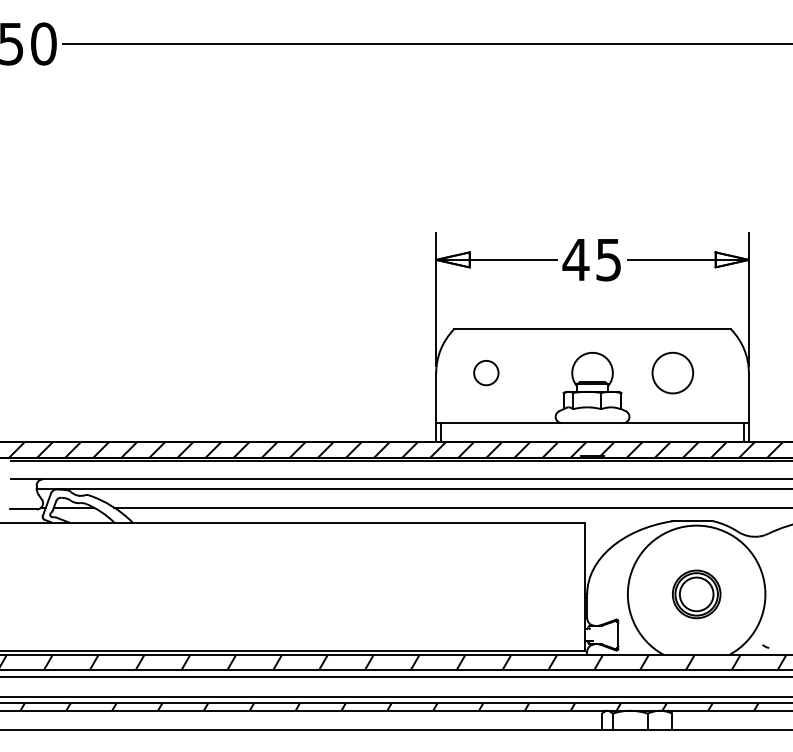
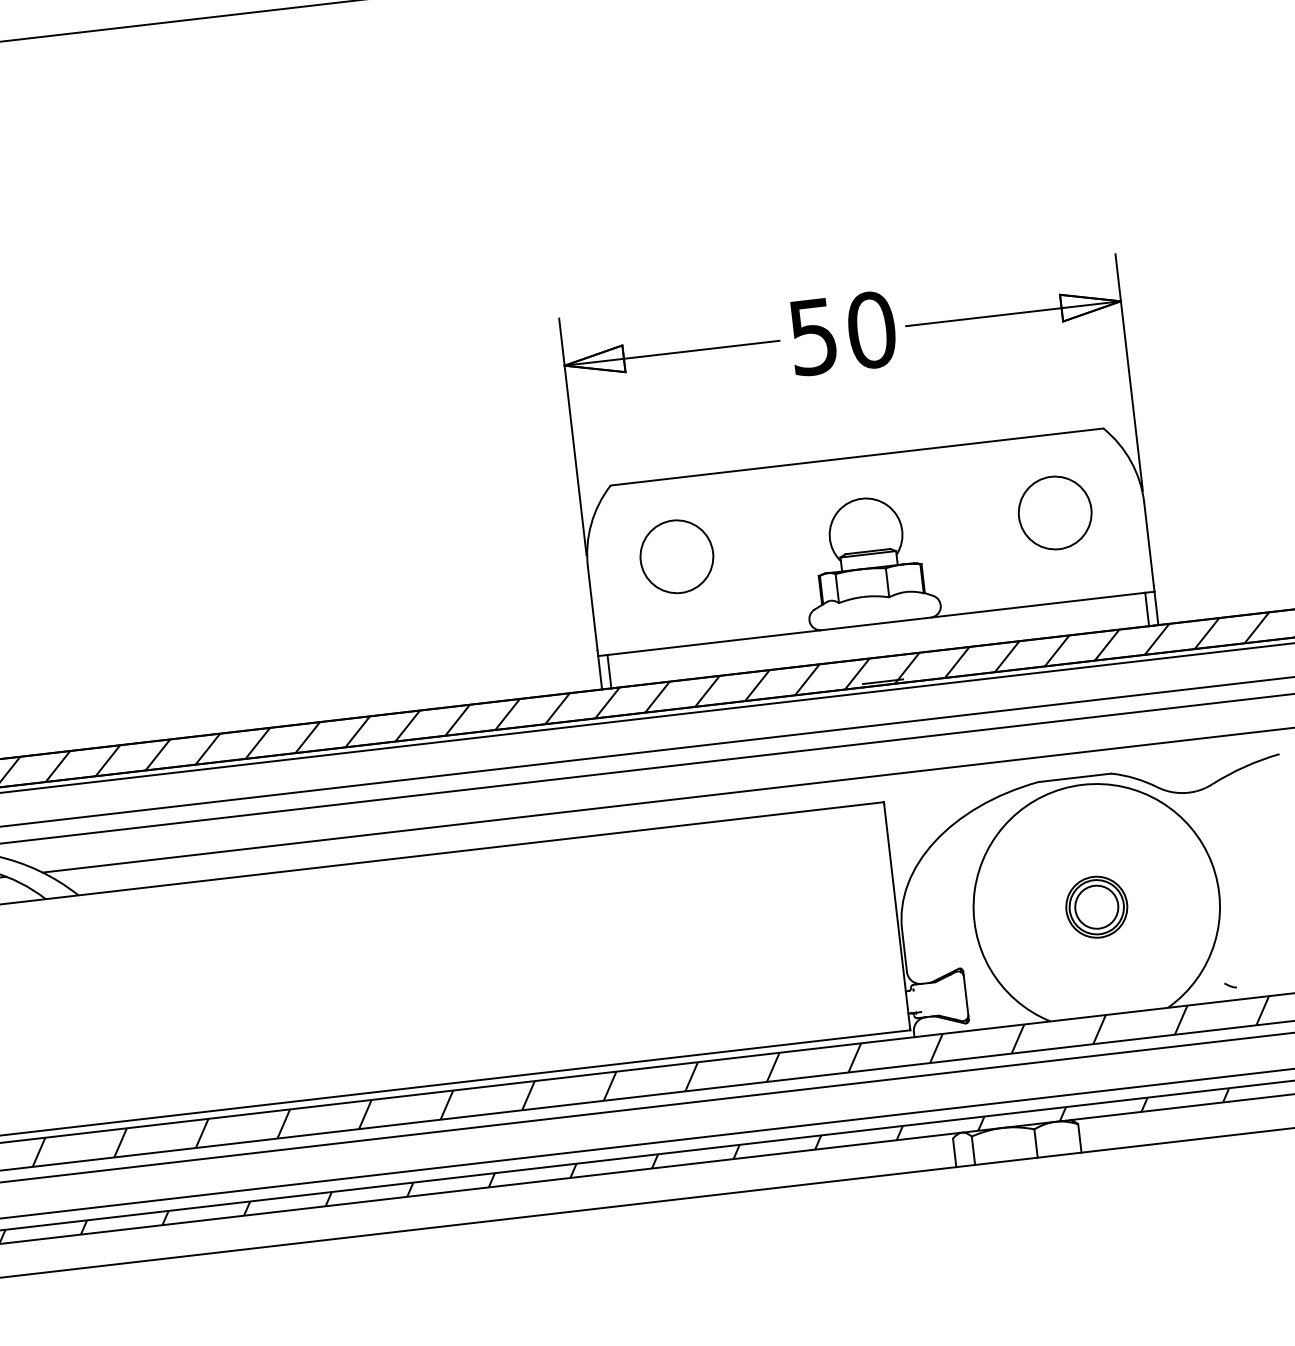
text: (591, 259) -> (840, 332), 45 -> 50
circle: (486, 372) -> (677, 555), size x1.67
circle: (672, 372) -> (1054, 512), moved
part: (696, 594) -> (1096, 907), size x0.71

